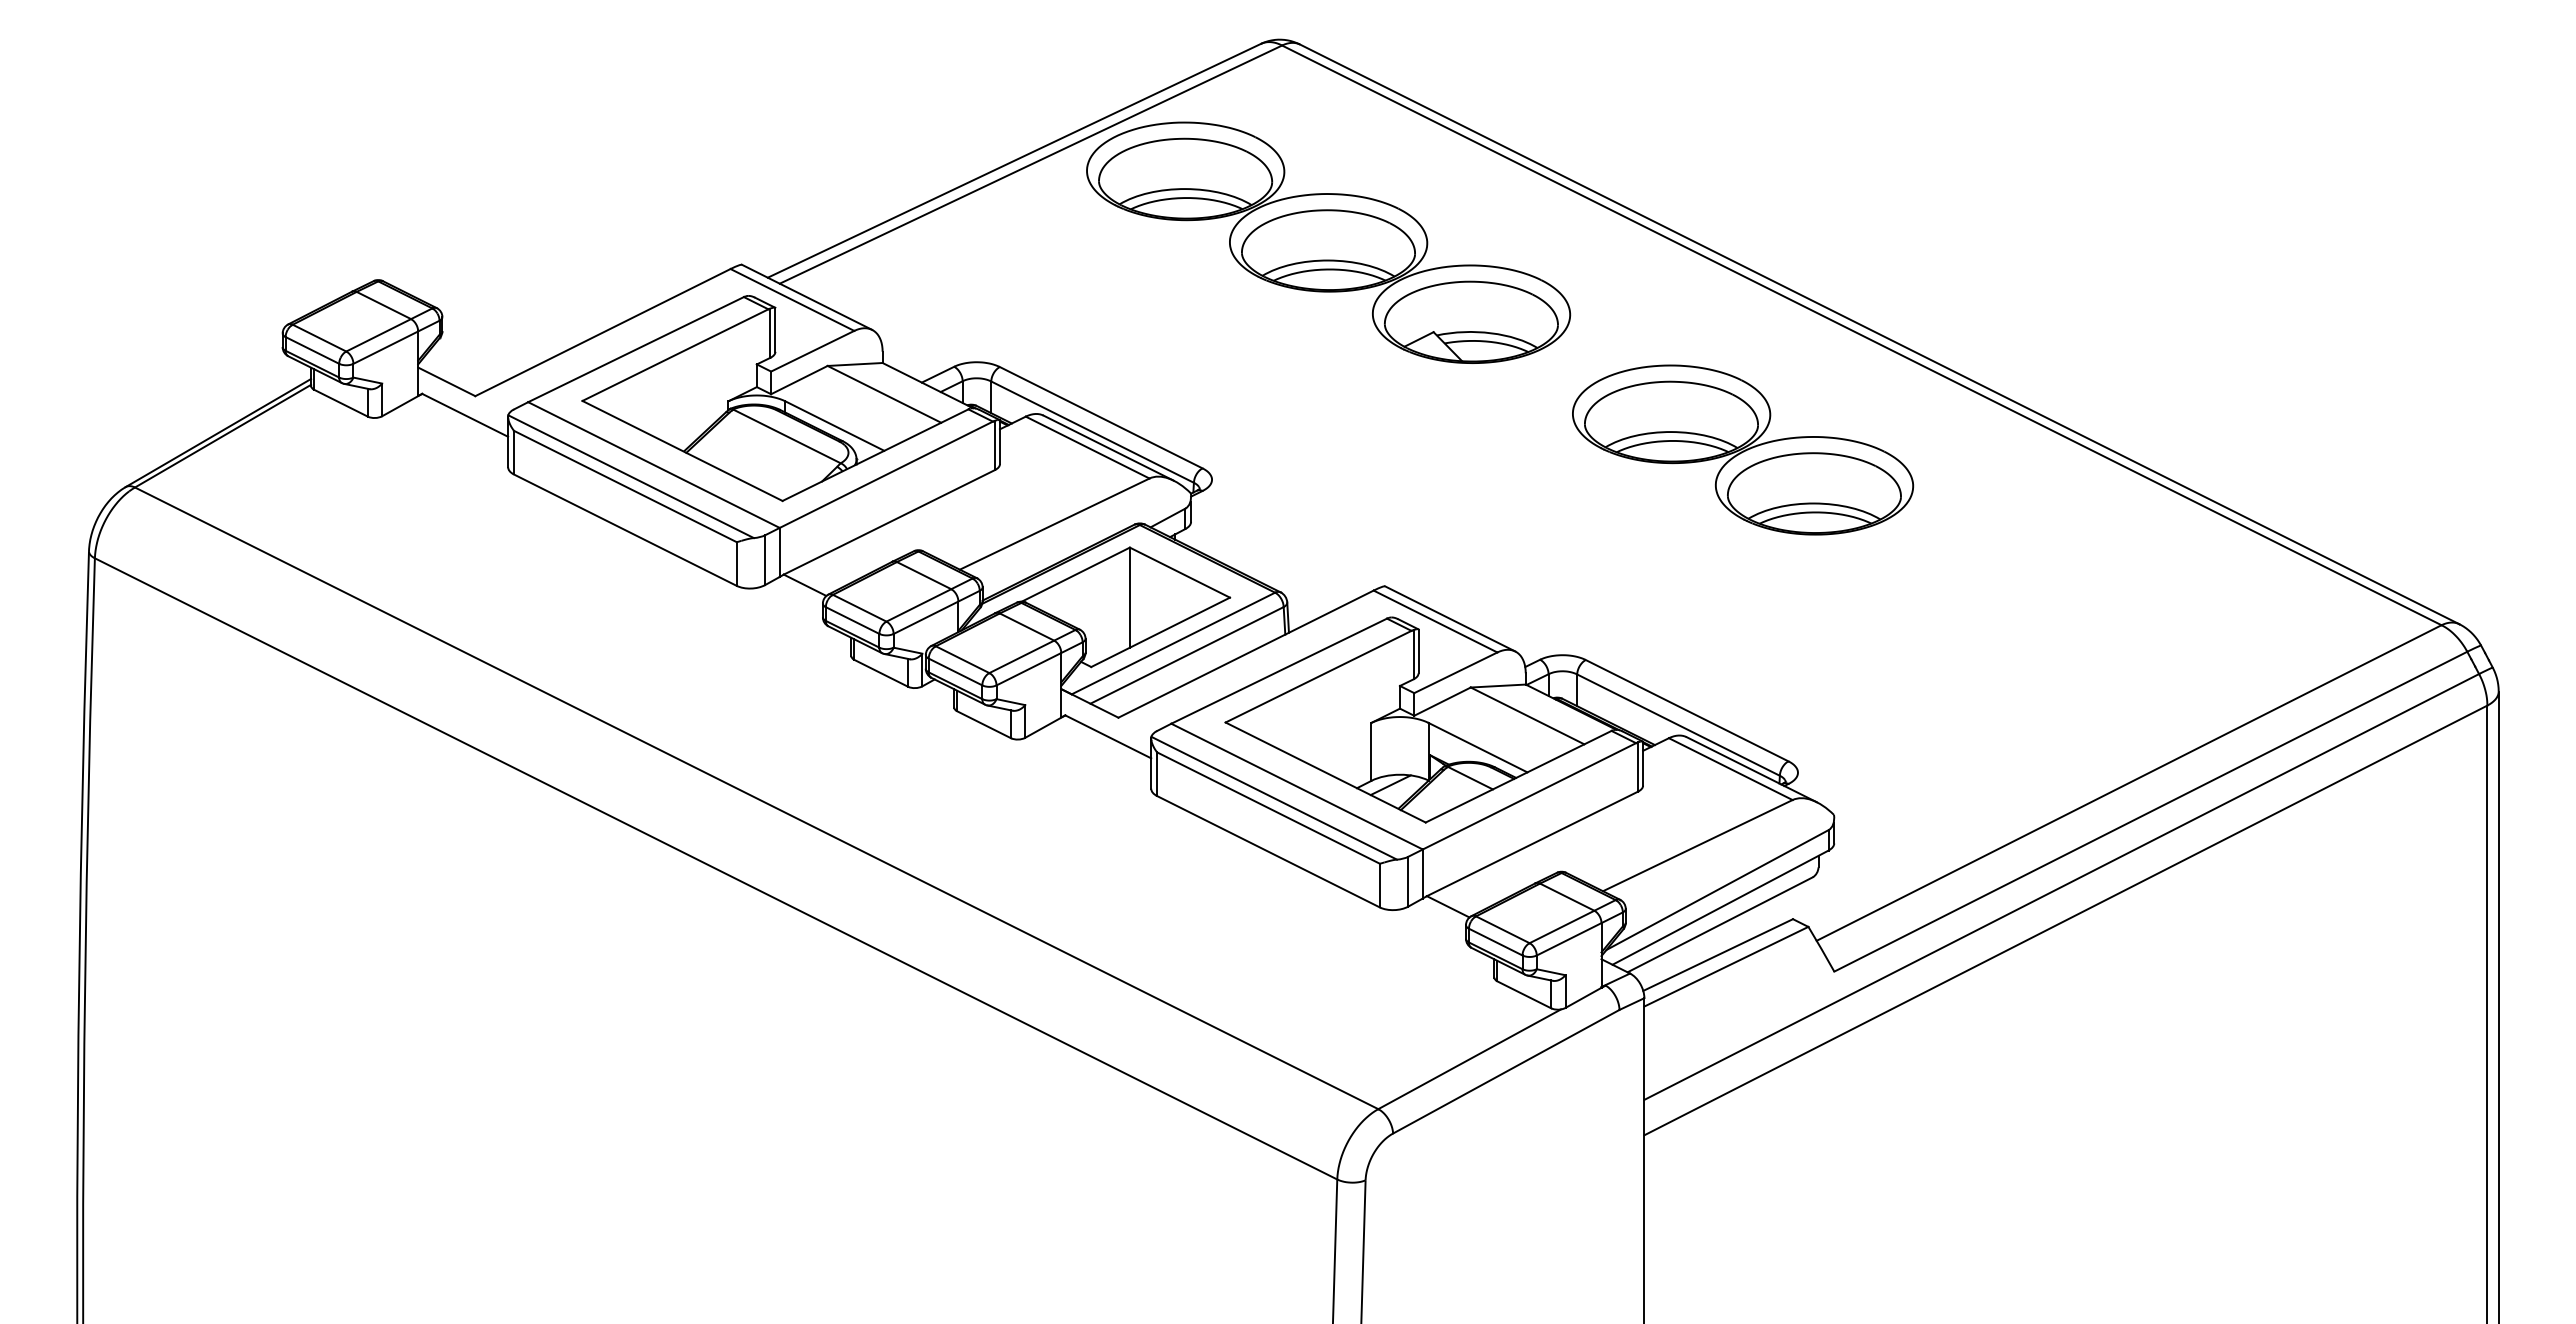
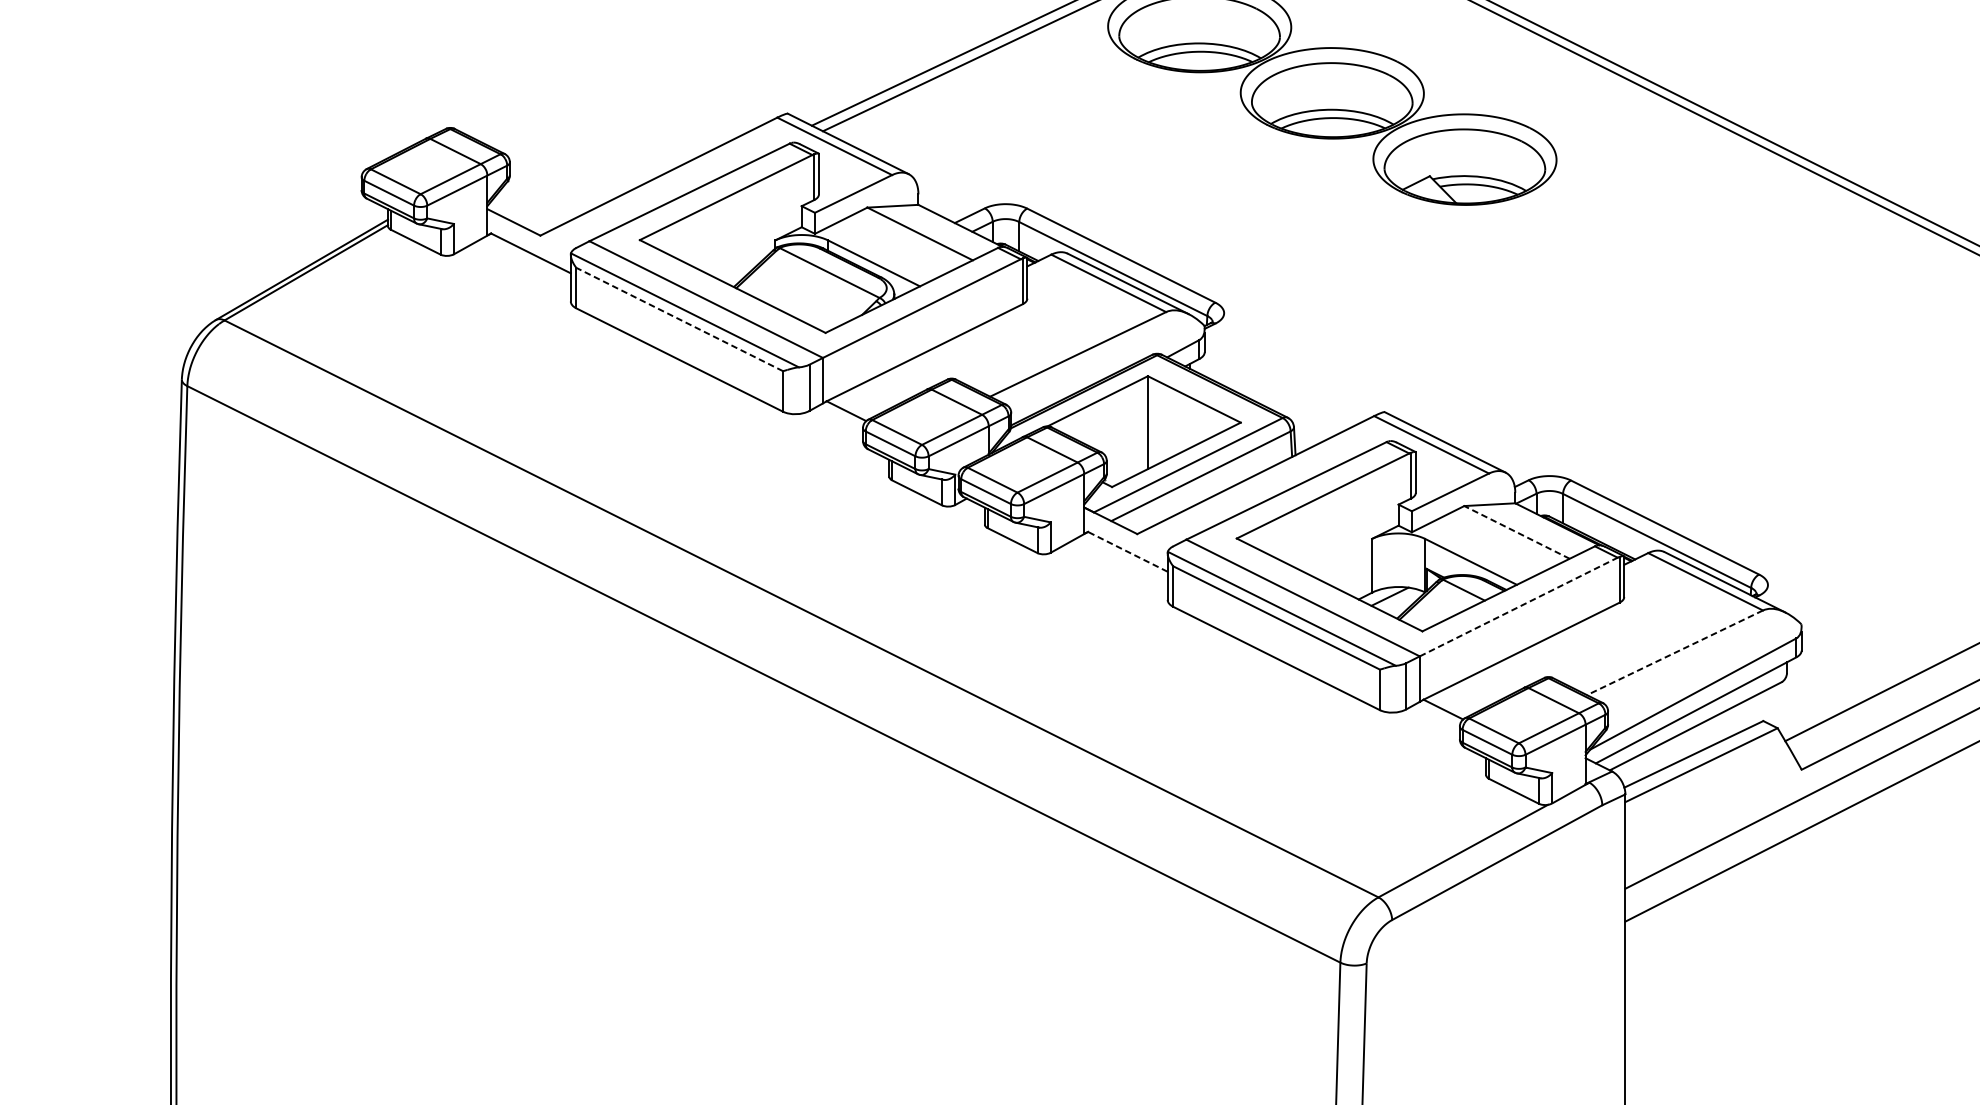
part: (1743, 449) -> (1717, 285), removed
line: (625, 486) -> (679, 319), solid -> dashed
line: (1527, 715) -> (1516, 532), solid -> dashed
line: (1108, 736) -> (1128, 551), solid -> dashed
line: (1529, 796) -> (1518, 607), solid -> dashed
line: (1697, 845) -> (1674, 652), solid -> dashed

